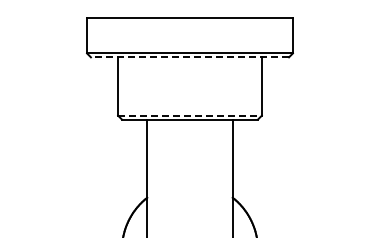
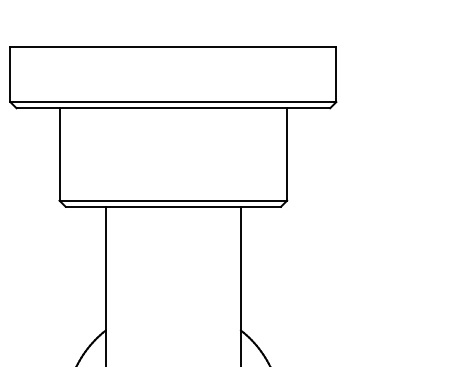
line: (189, 57) -> (172, 108), dashed -> solid
line: (189, 115) -> (172, 200), dashed -> solid

